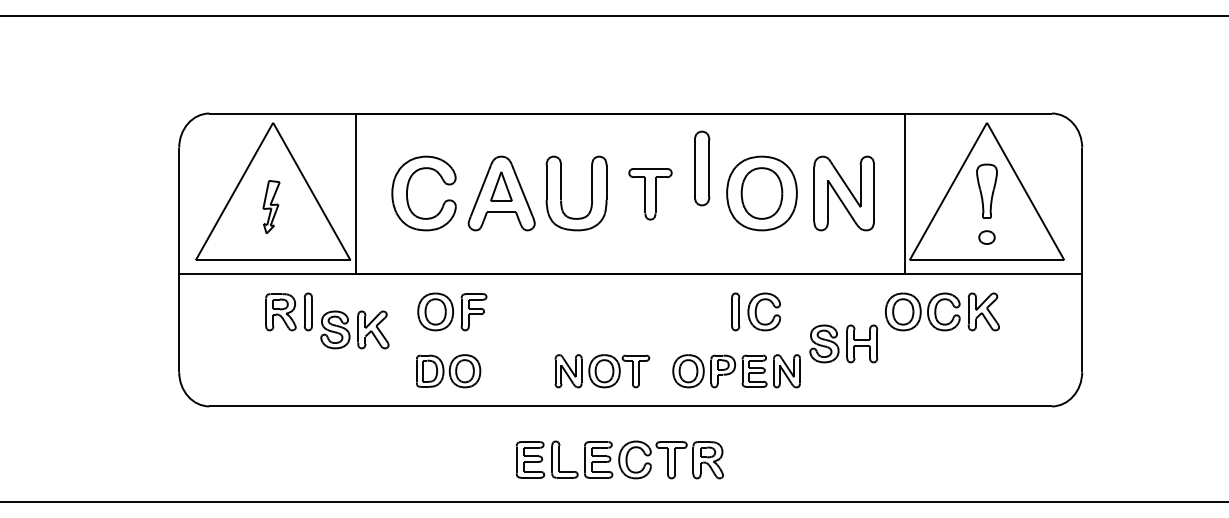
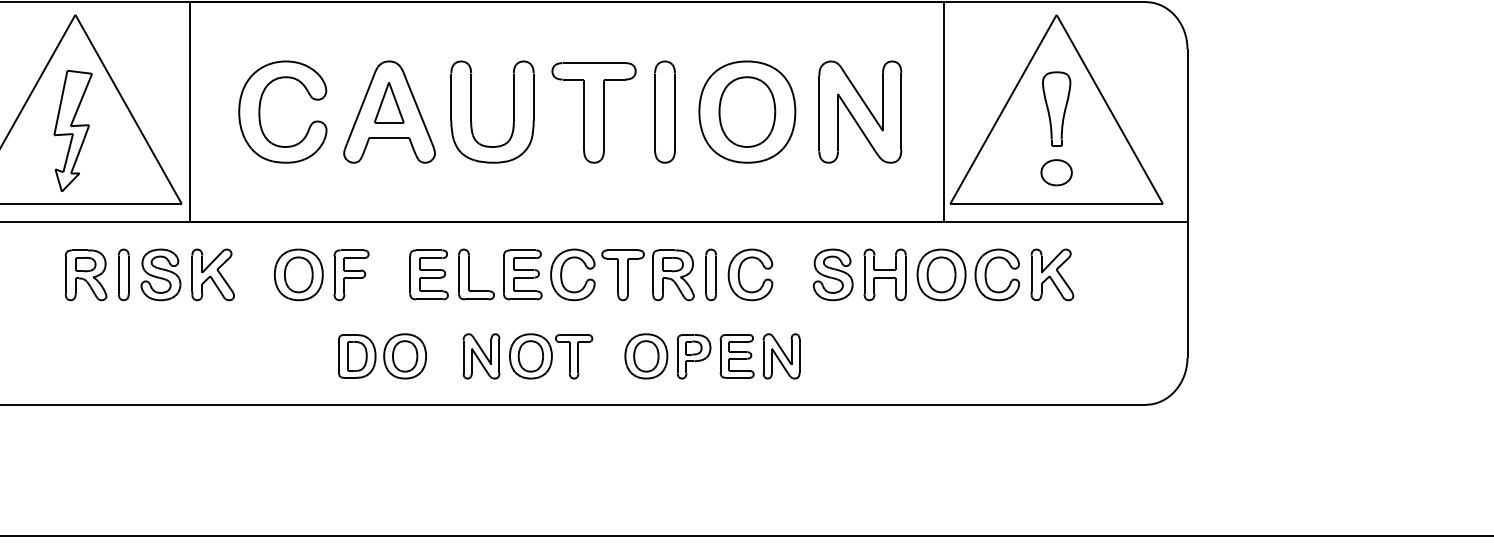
part: (702, 168) -> (665, 112), moved
part: (650, 194) -> (594, 113), size x1.43
part: (271, 206) -> (73, 129), size x1.67
part: (986, 237) -> (1055, 172), size x1.43
part: (354, 329) -> (187, 274), moved
part: (843, 343) -> (859, 274), moved
part: (448, 371) -> (382, 356), moved
part: (619, 459) -> (551, 274), moved

